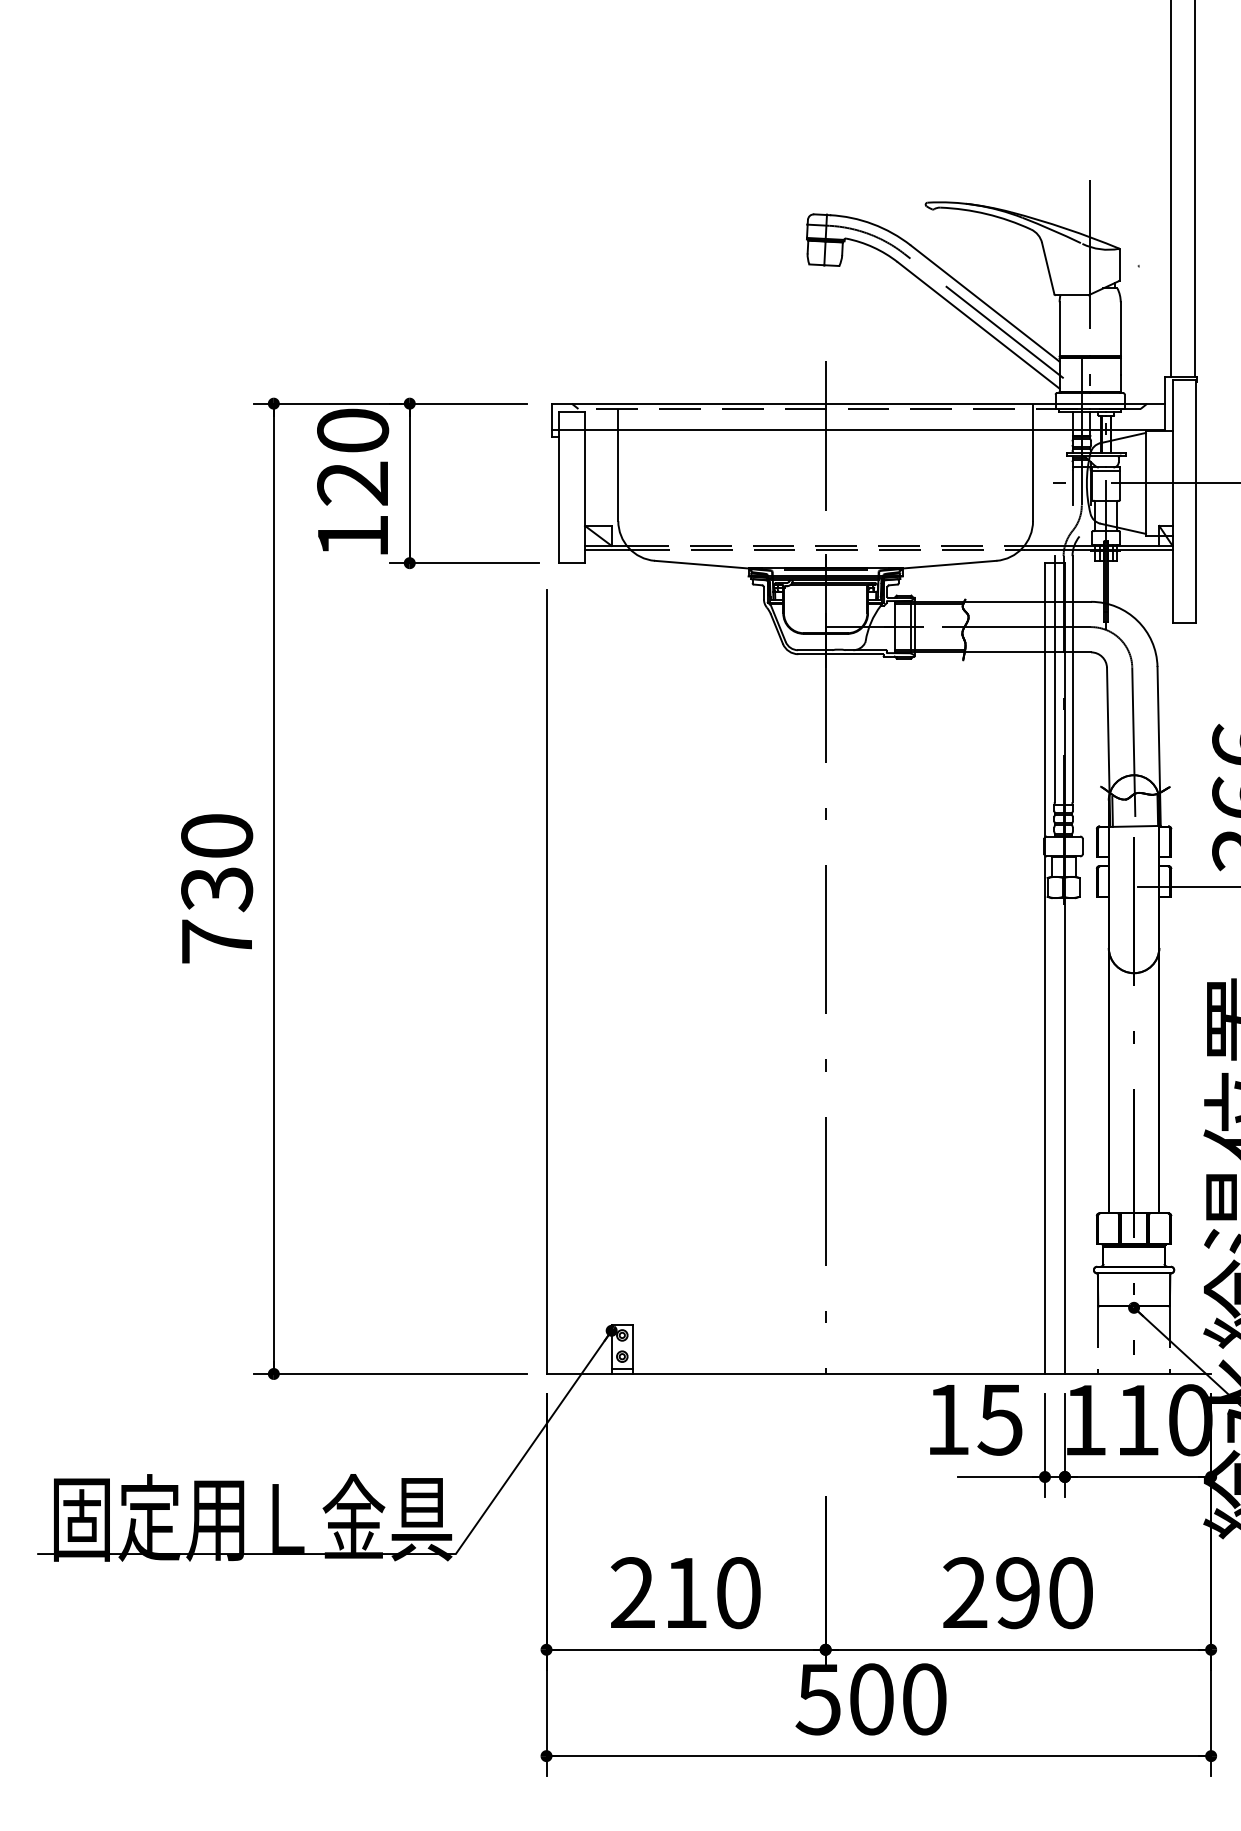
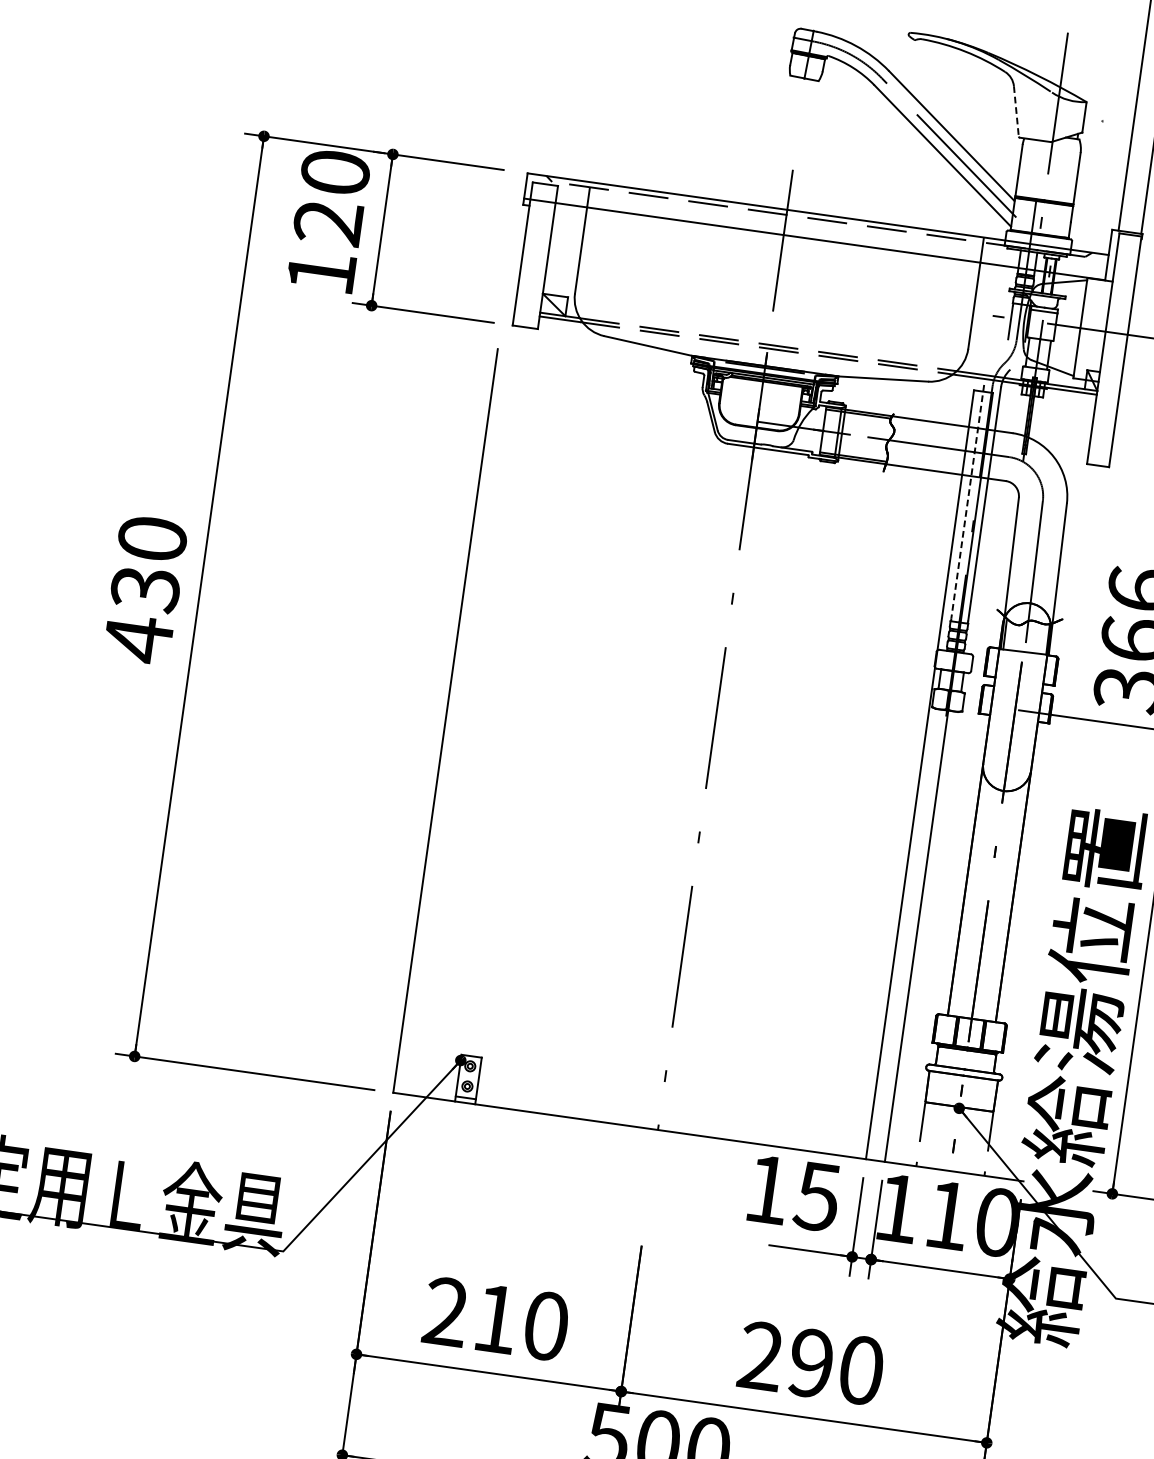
line: (1048, 269) -> (1016, 112), solid -> dashed
line: (1054, 679) -> (967, 501), solid -> dashed
text: (216, 942) -> (137, 639), 730 -> 430

